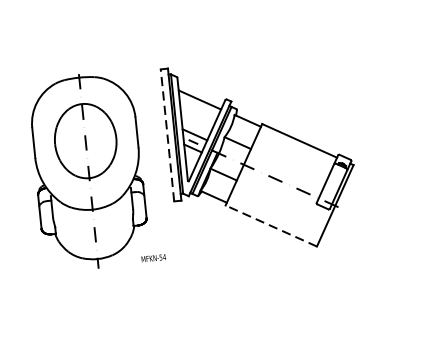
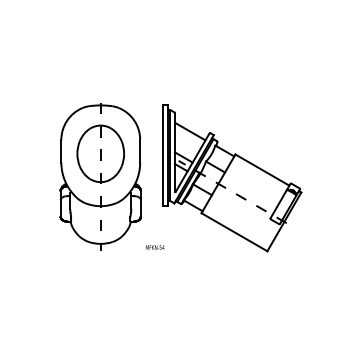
line: (166, 135) -> (162, 155), dashed -> solid
line: (271, 226) -> (234, 232), dashed -> solid
text: (154, 258) -> (155, 247), moved

